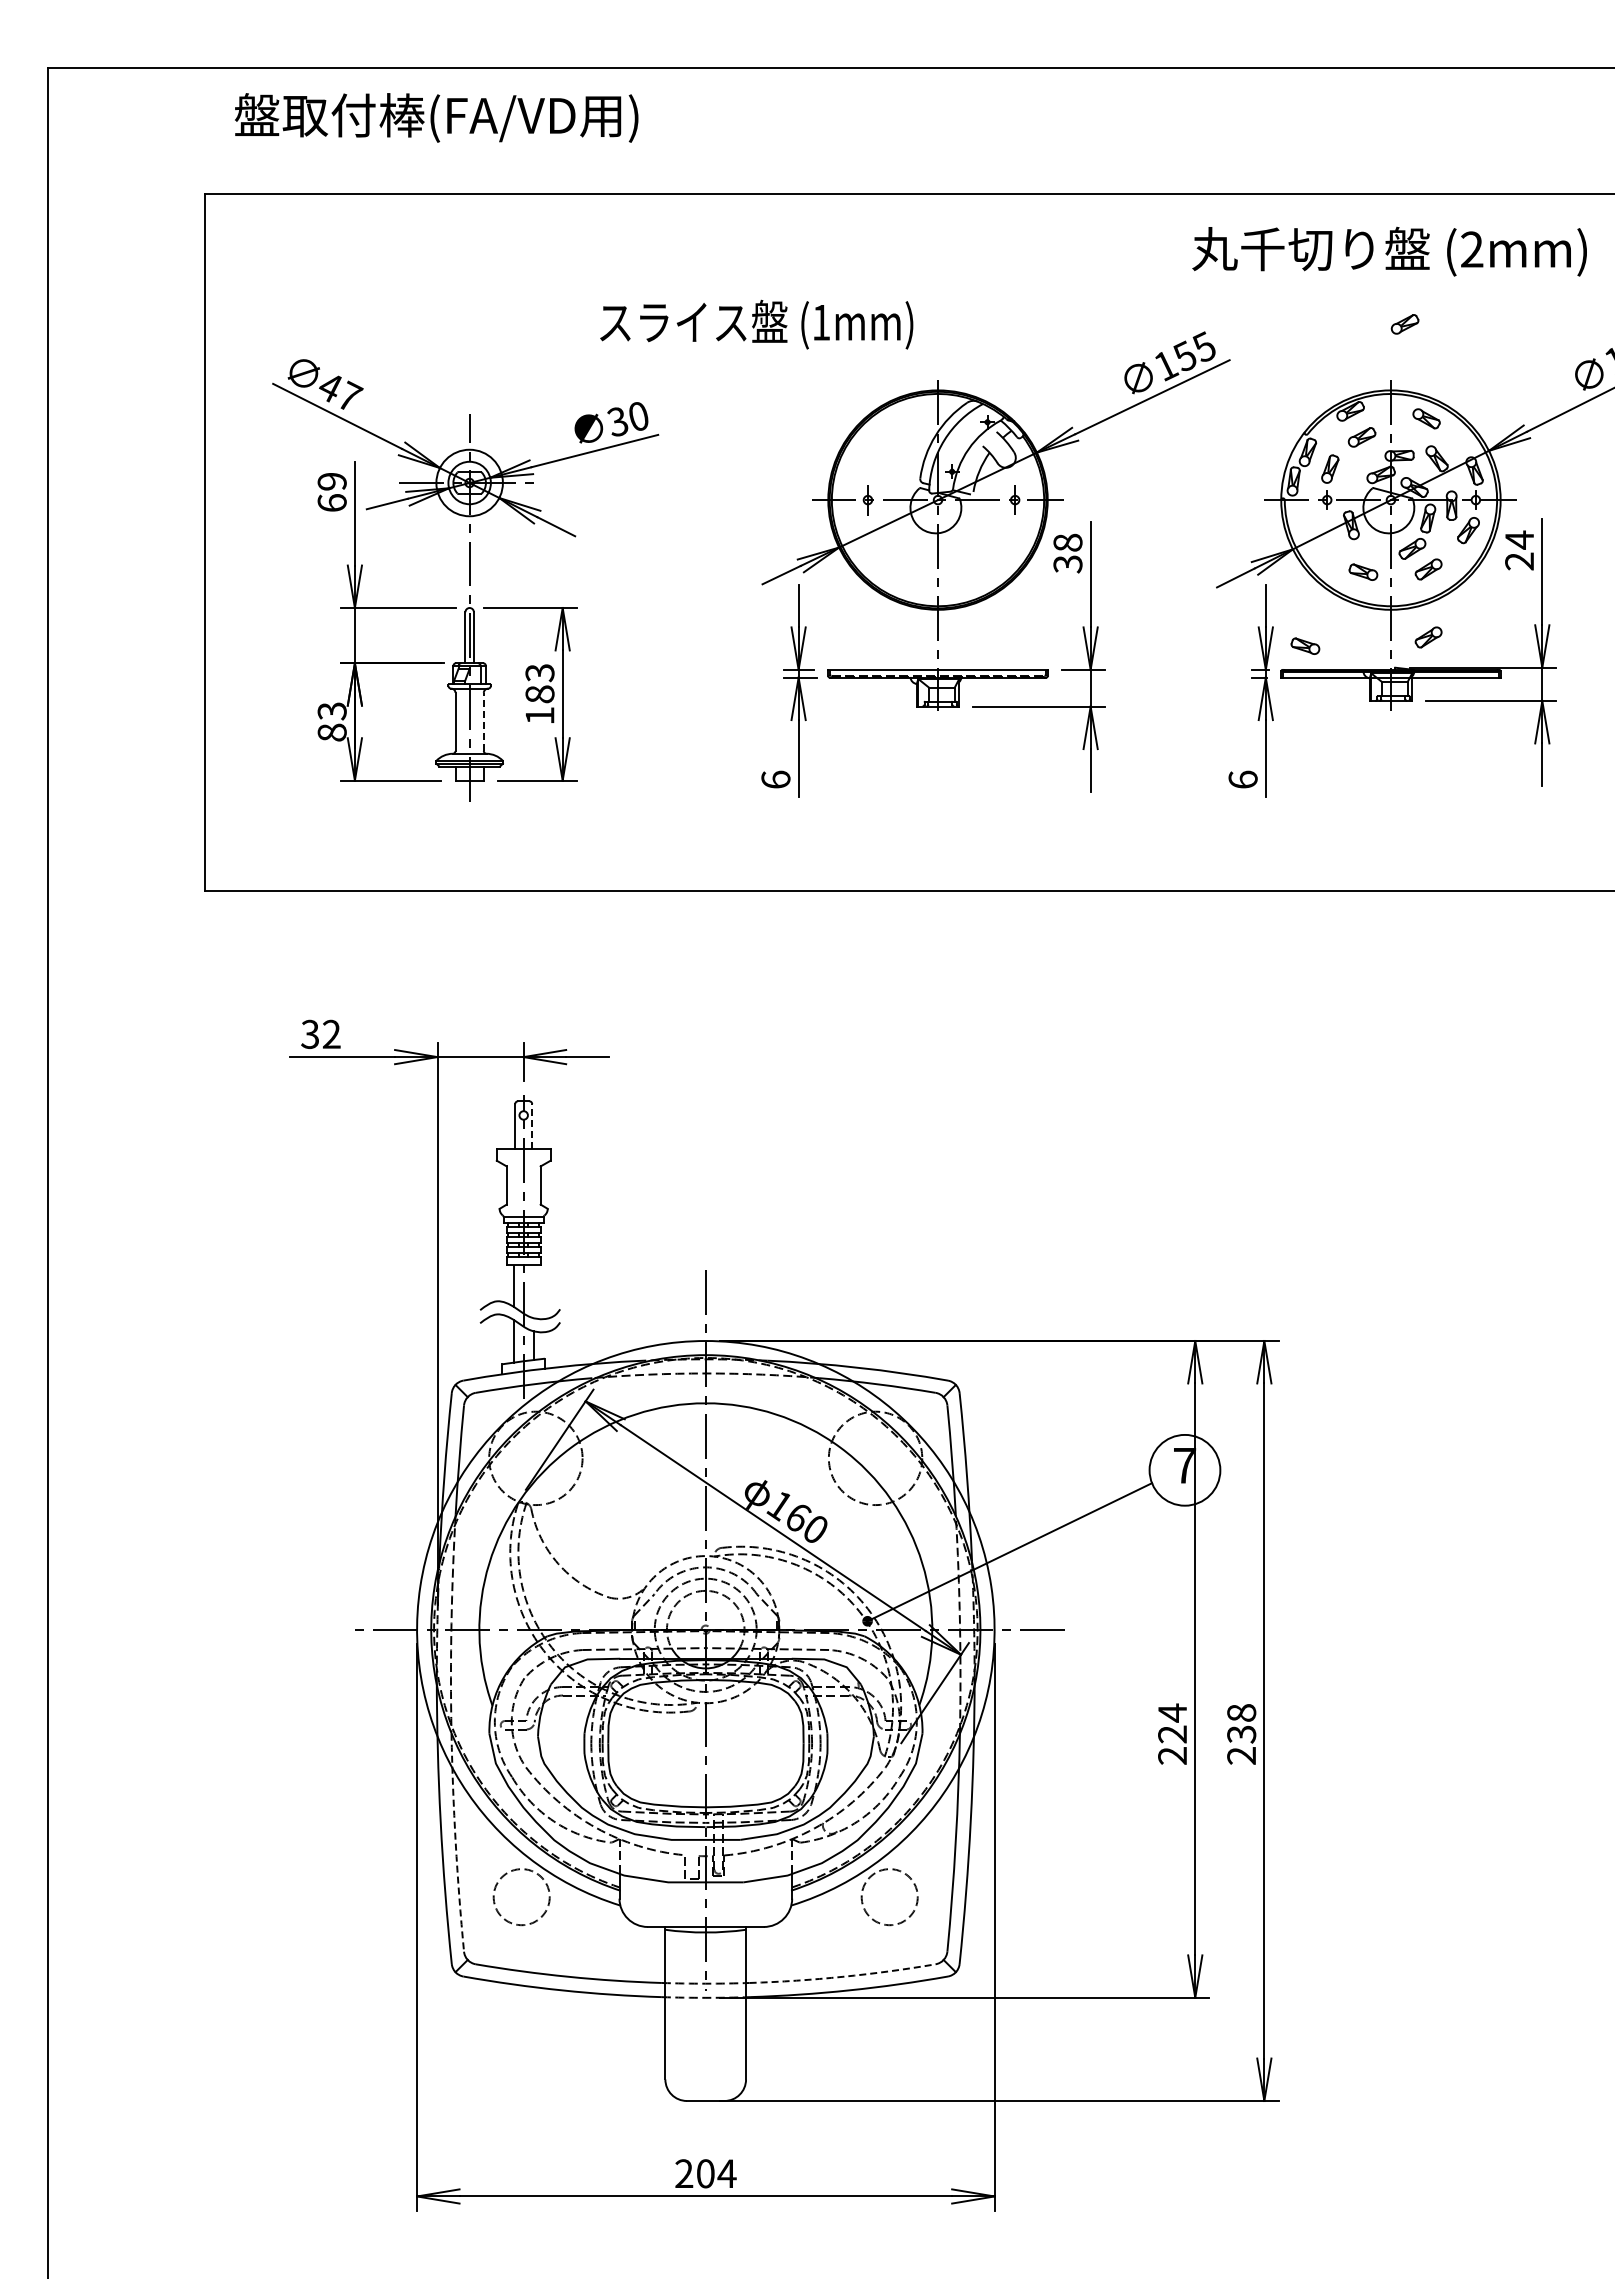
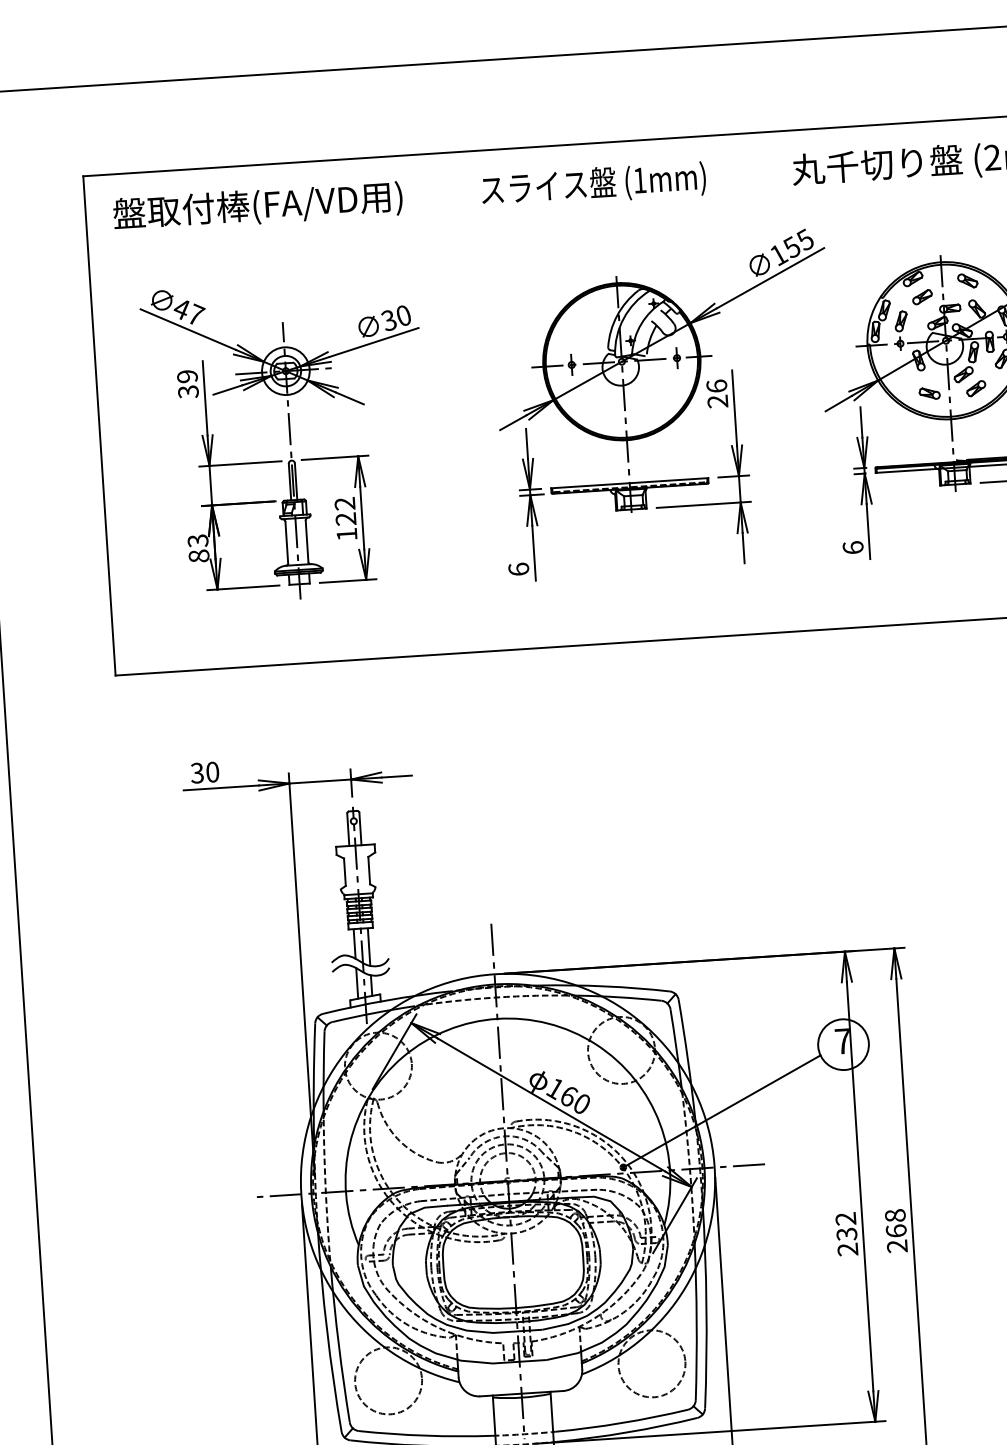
text: (436, 117) -> (257, 206), moved
text: (756, 324) -> (593, 184), moved
part: (1404, 324) -> (947, 214), removed
text: (331, 503) -> (187, 392), 69 -> 39
text: (1067, 553) -> (717, 393), 38 -> 26
part: (1428, 637) -> (979, 437), removed
part: (1305, 645) -> (891, 448), removed
text: (539, 683) -> (345, 511), 183 -> 122
line: (483, 721) -> (306, 541), dashed -> solid
text: (331, 1033) -> (212, 771), 32 -> 30
line: (532, 1126) -> (360, 828), dashed -> solid
line: (533, 1292) -> (369, 947), added
text: (1172, 1723) -> (846, 1226), 224 -> 232
text: (1241, 1734) -> (896, 1231), 238 -> 268
arc: (455, 1842) -> (338, 1344), dashed -> solid
circle: (521, 1896) -> (388, 1380), size x1.67
circle: (889, 1896) -> (651, 1363), size x1.67
arc: (842, 1976) -> (621, 1422), dashed -> solid

